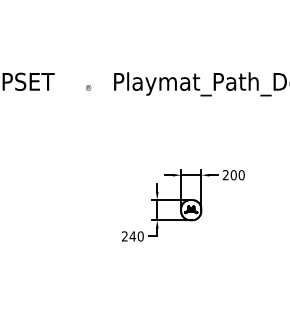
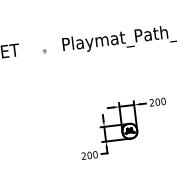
text: (132, 236) -> (89, 155), 240 -> 200

